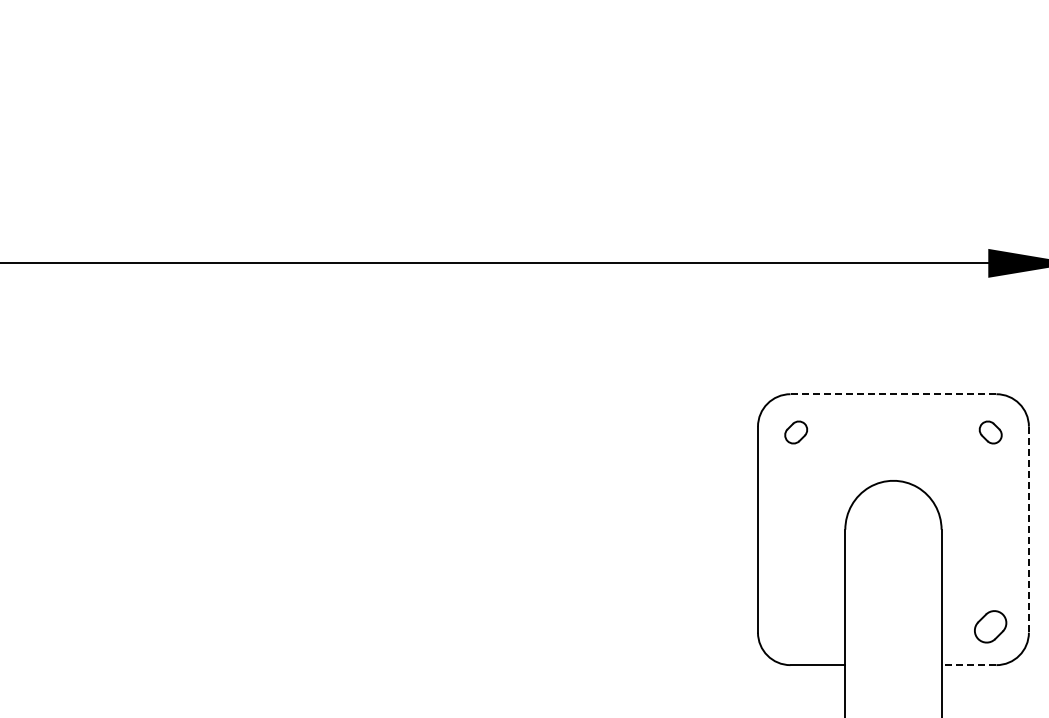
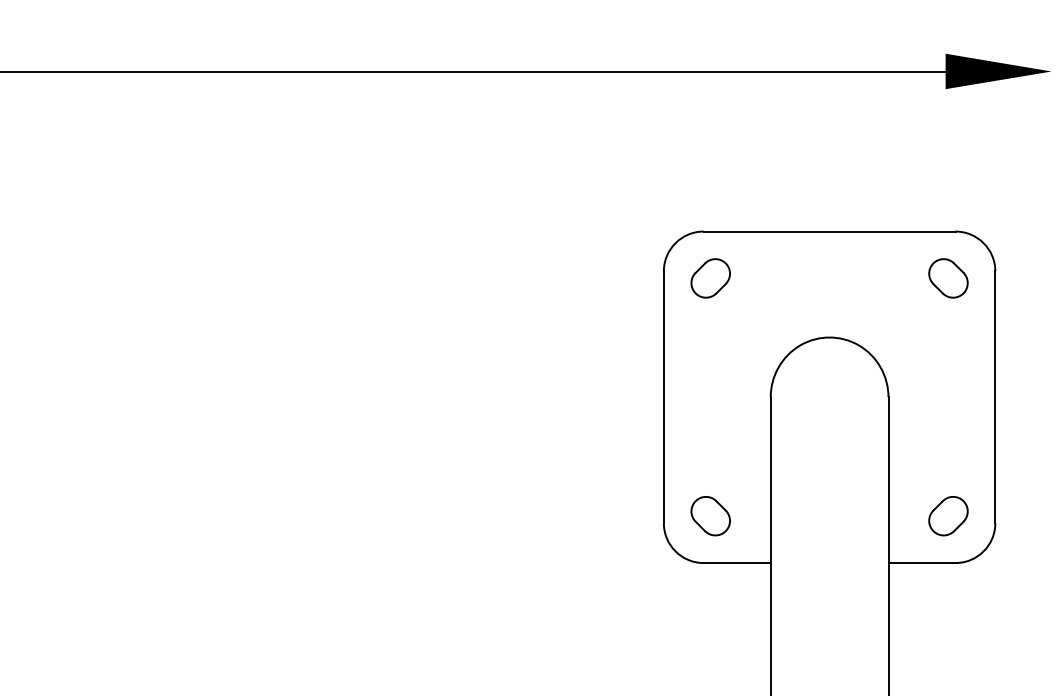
line: (893, 394) -> (829, 231), dashed -> solid
part: (795, 432) -> (709, 278), size x1.43
part: (990, 432) -> (948, 278), size x1.43
line: (1028, 529) -> (994, 397), dashed -> solid
part: (795, 626) -> (709, 515), added
line: (968, 665) -> (921, 563), dashed -> solid

